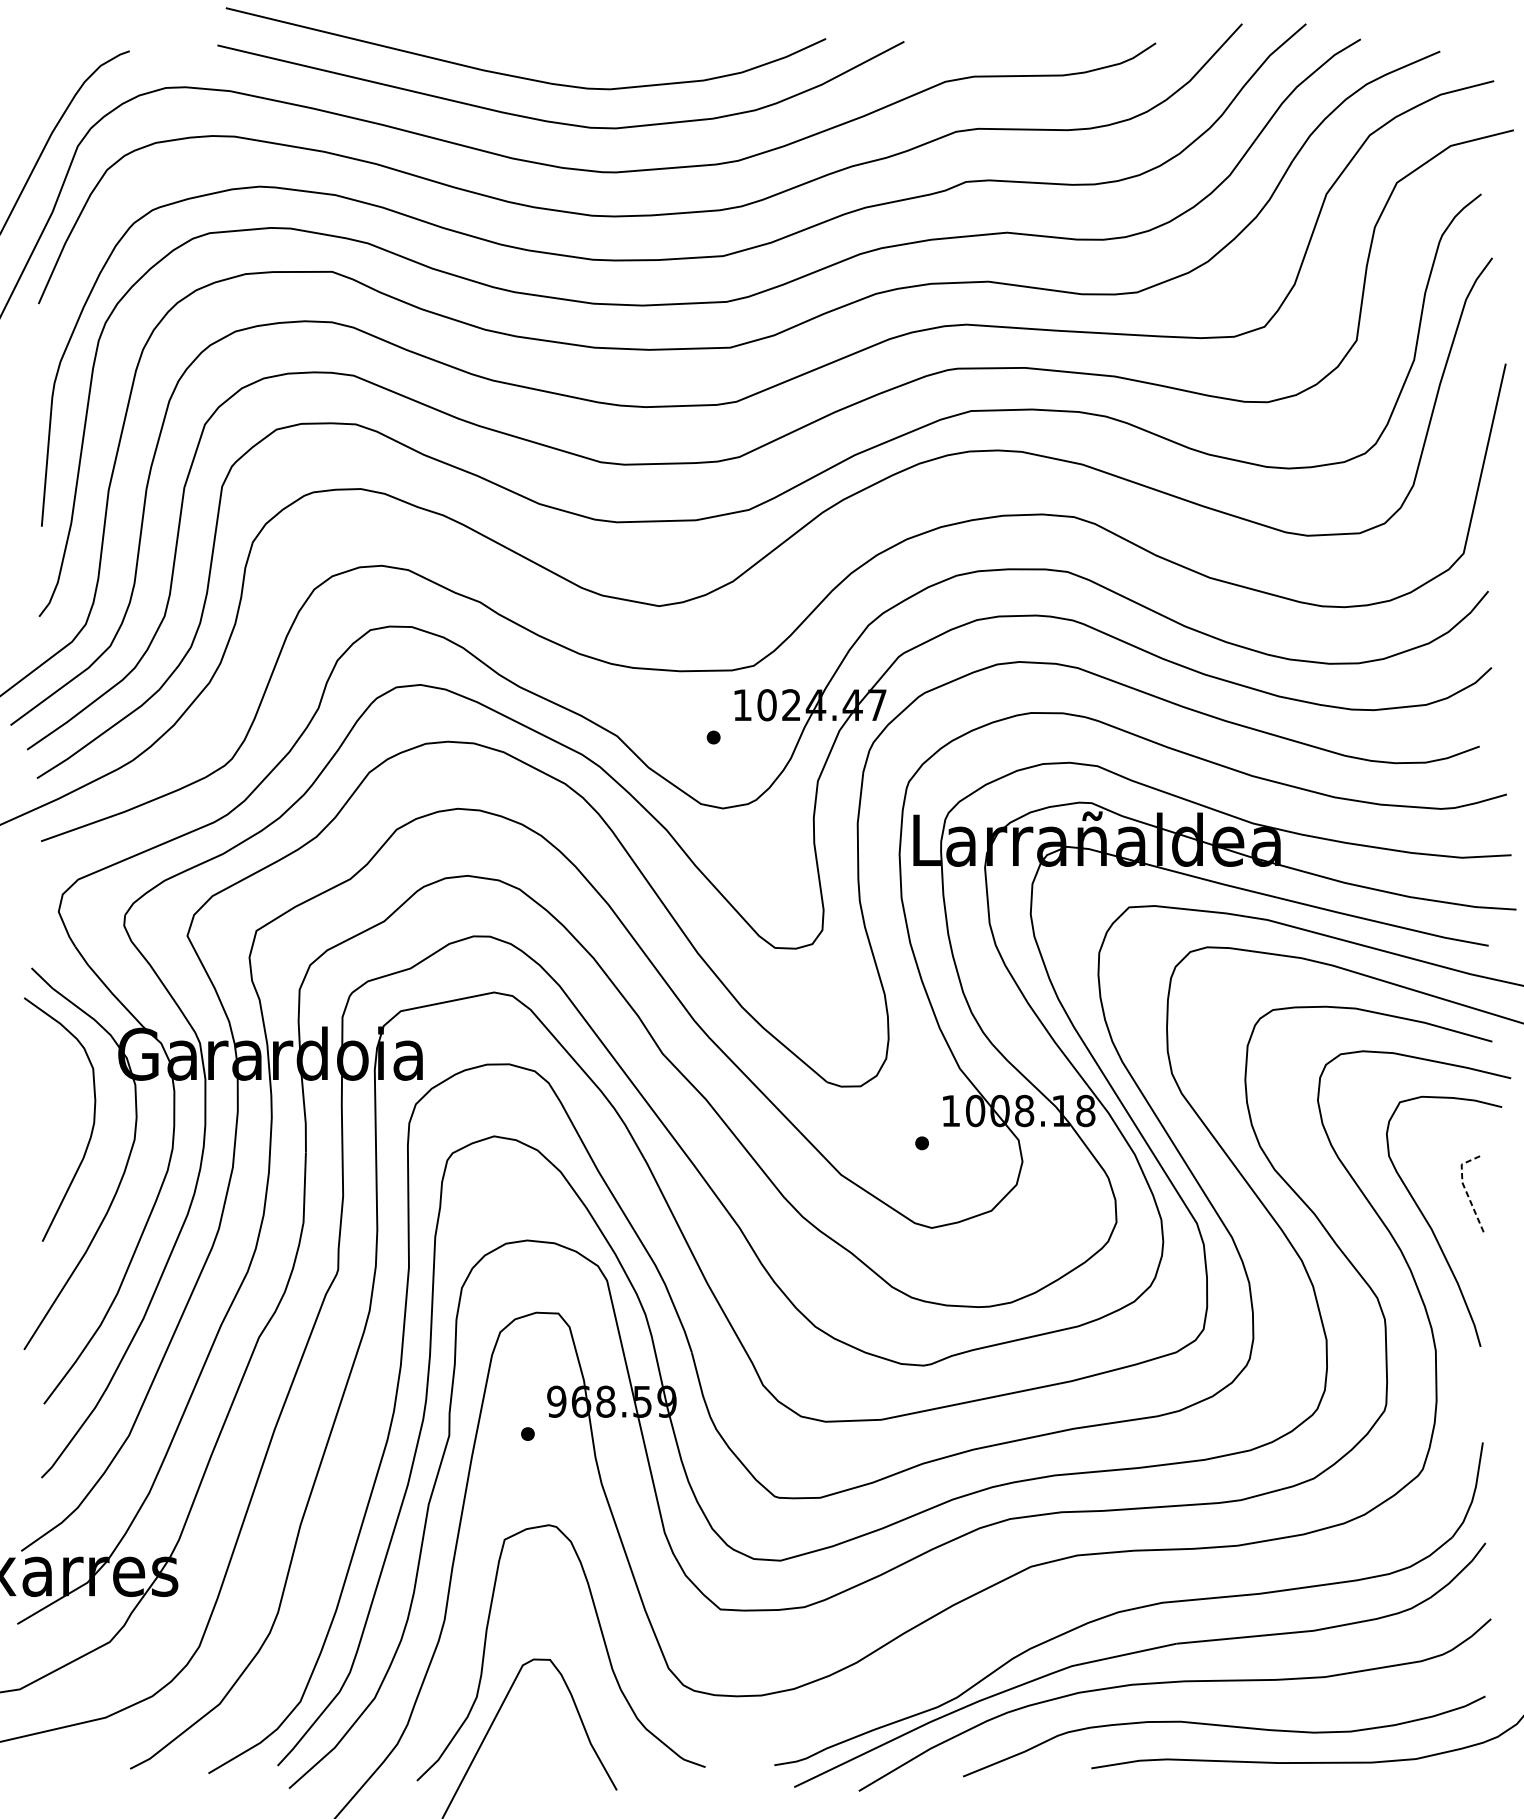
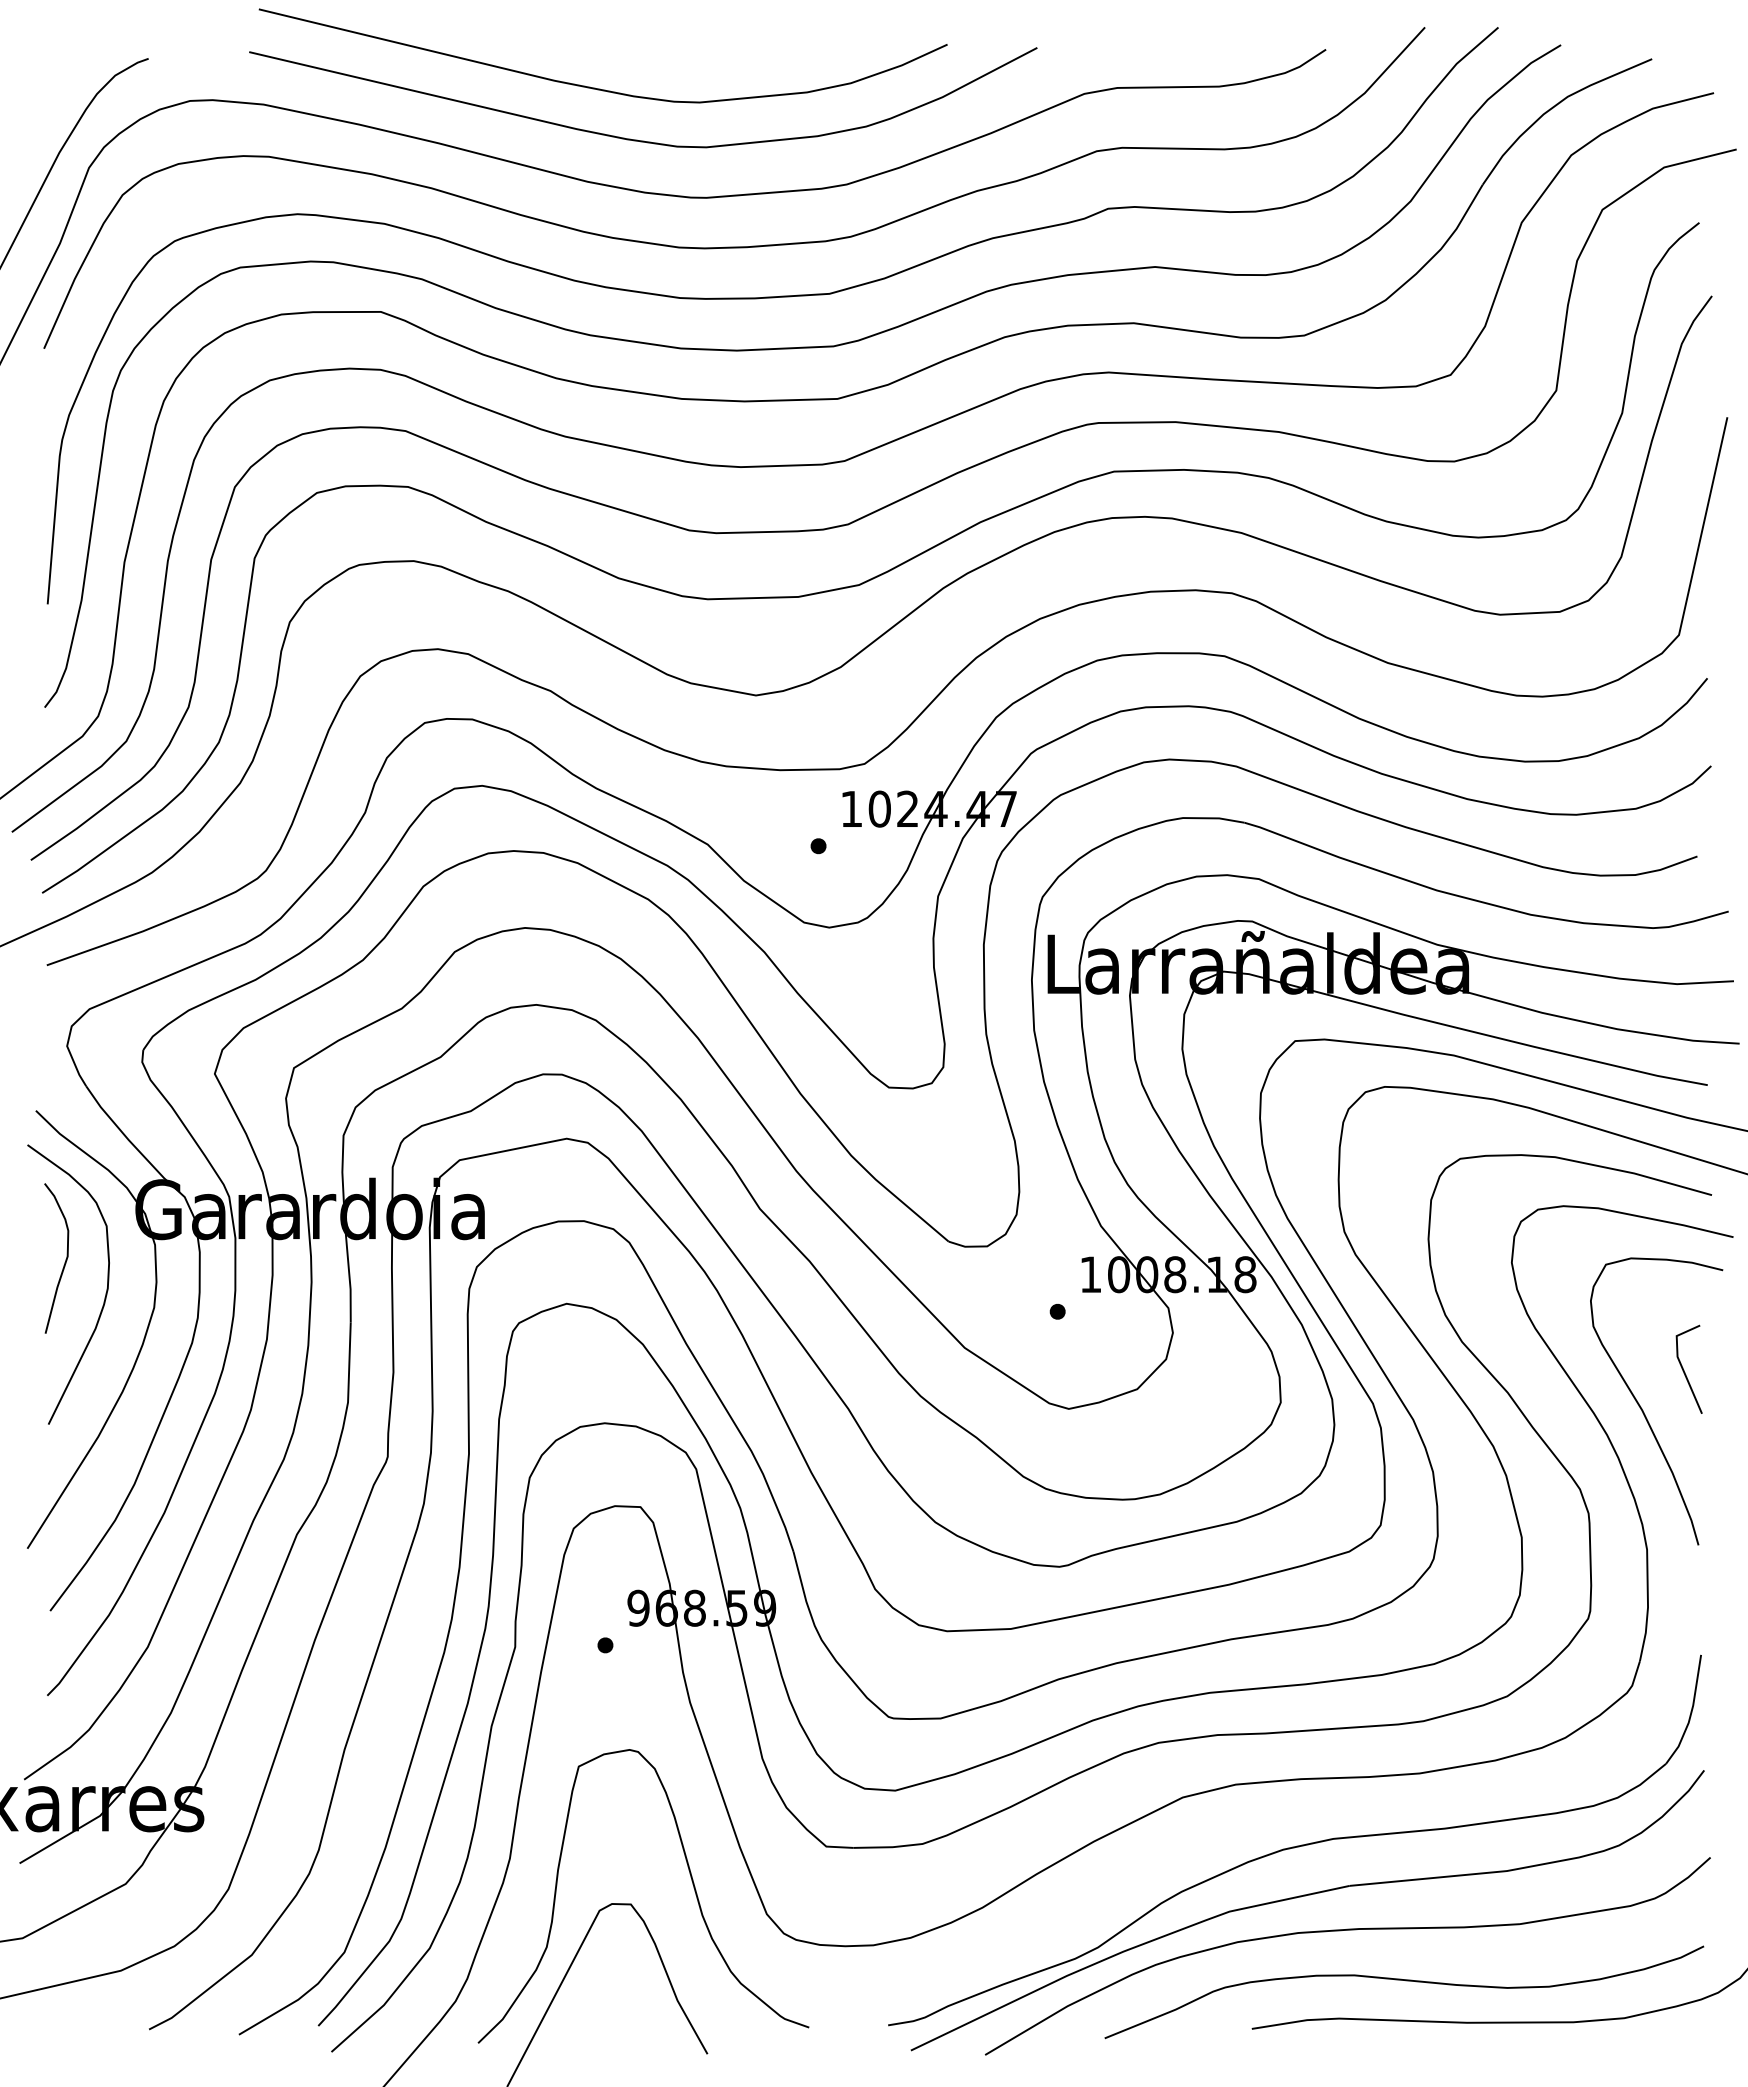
curve: (56, 1100) -> (64, 1262), added
line: (1464, 1188) -> (1680, 1363), dashed -> solid

